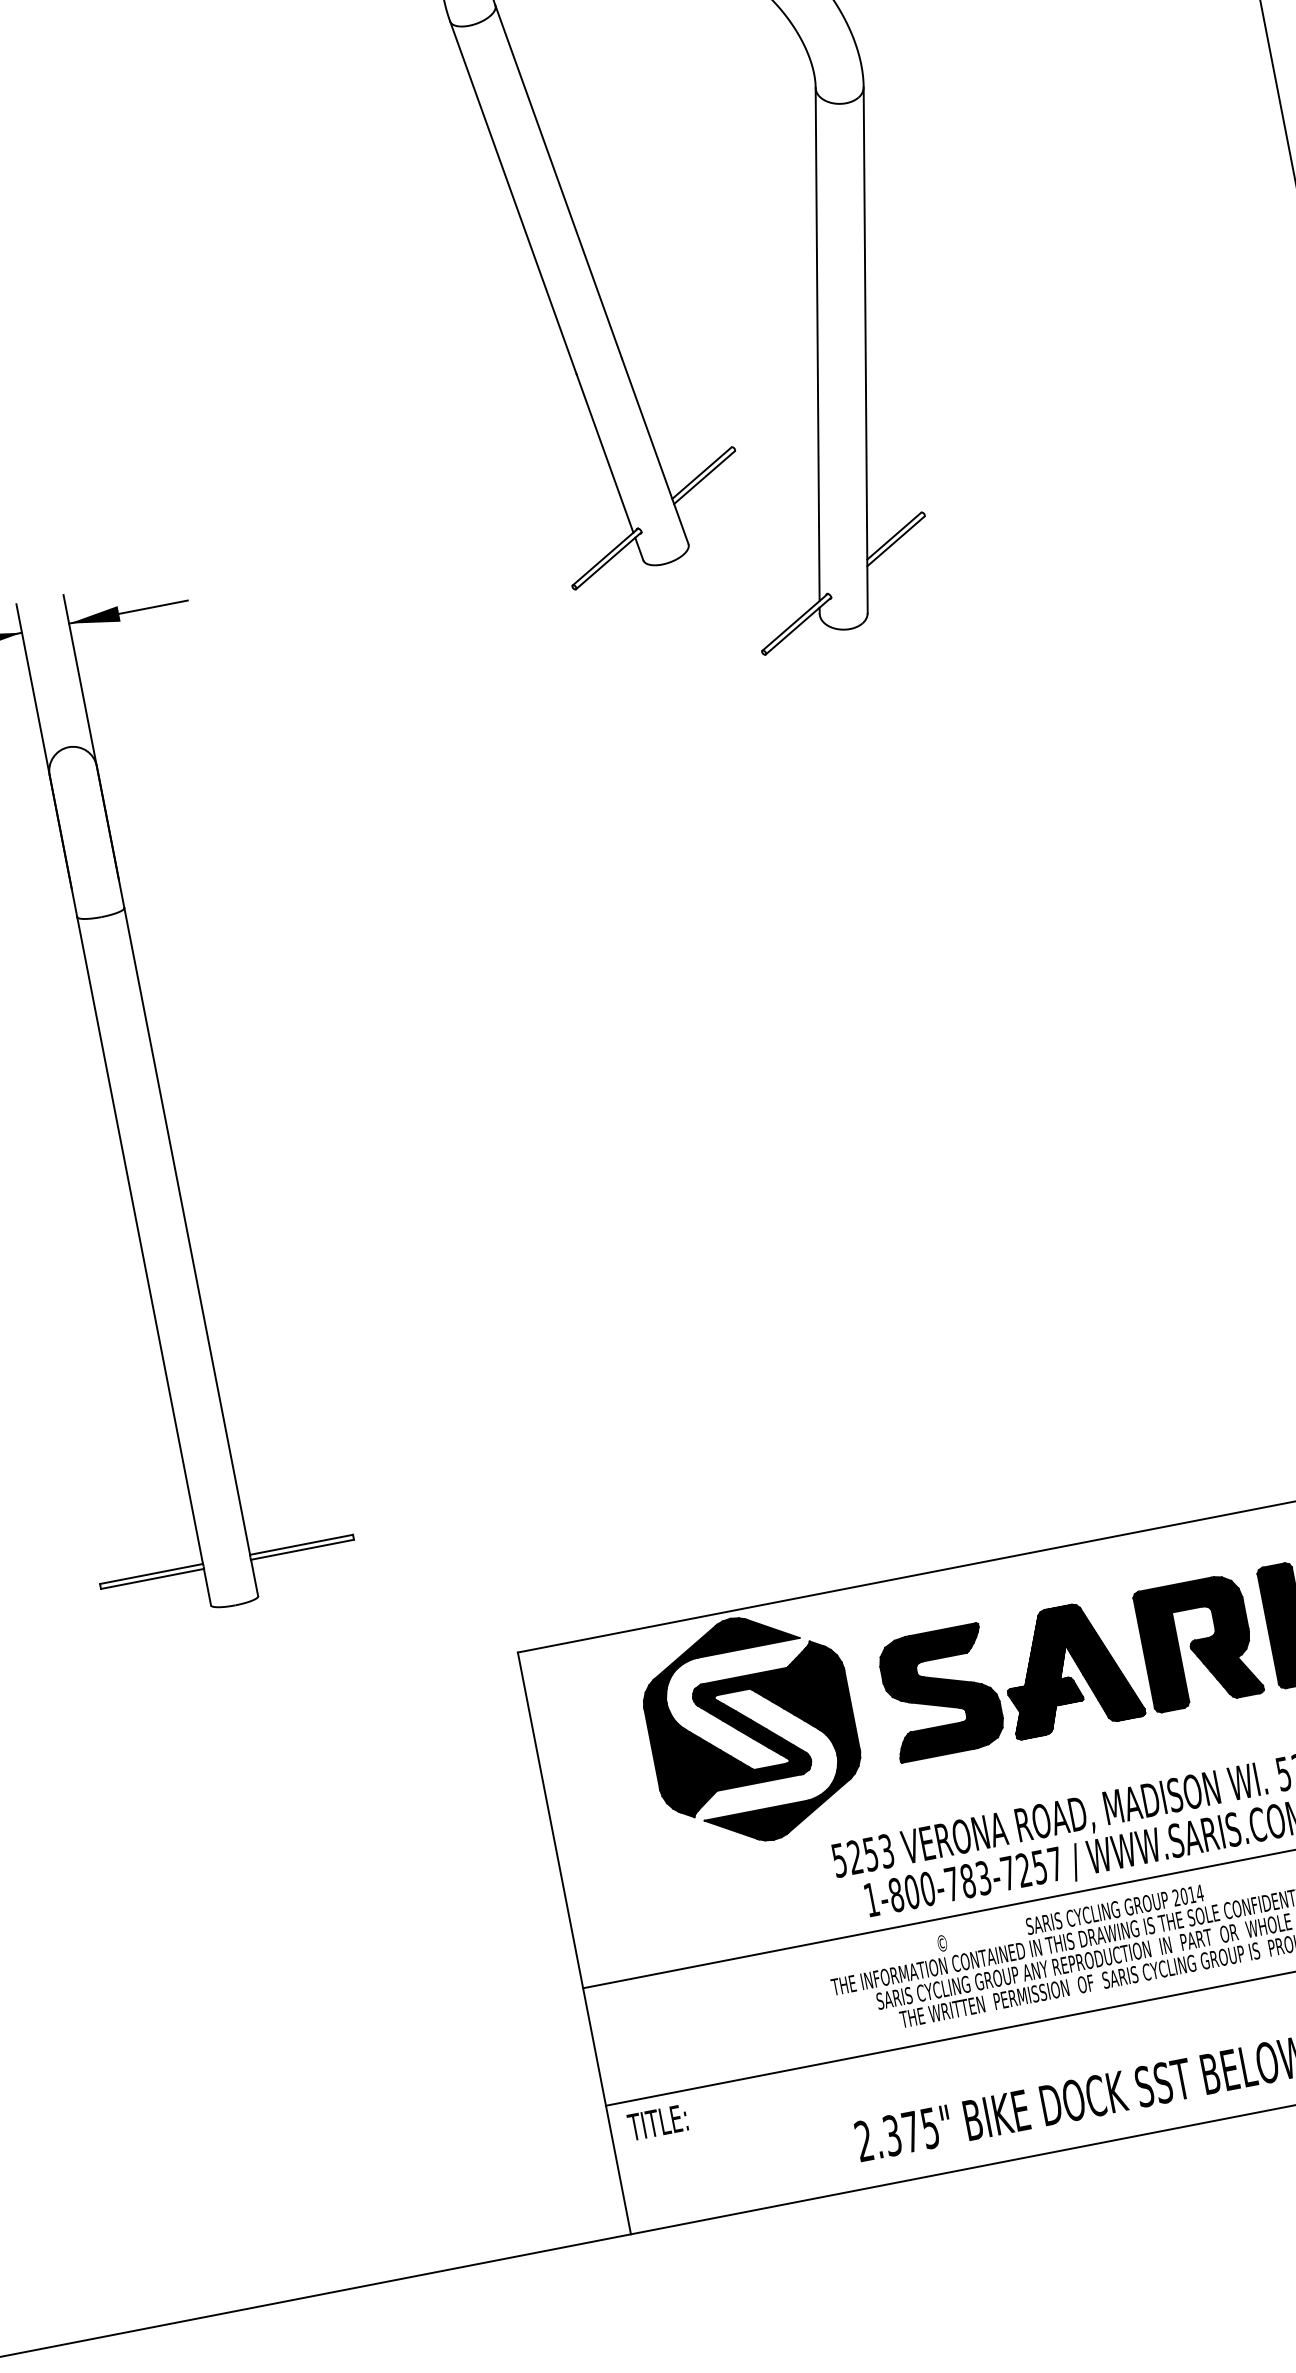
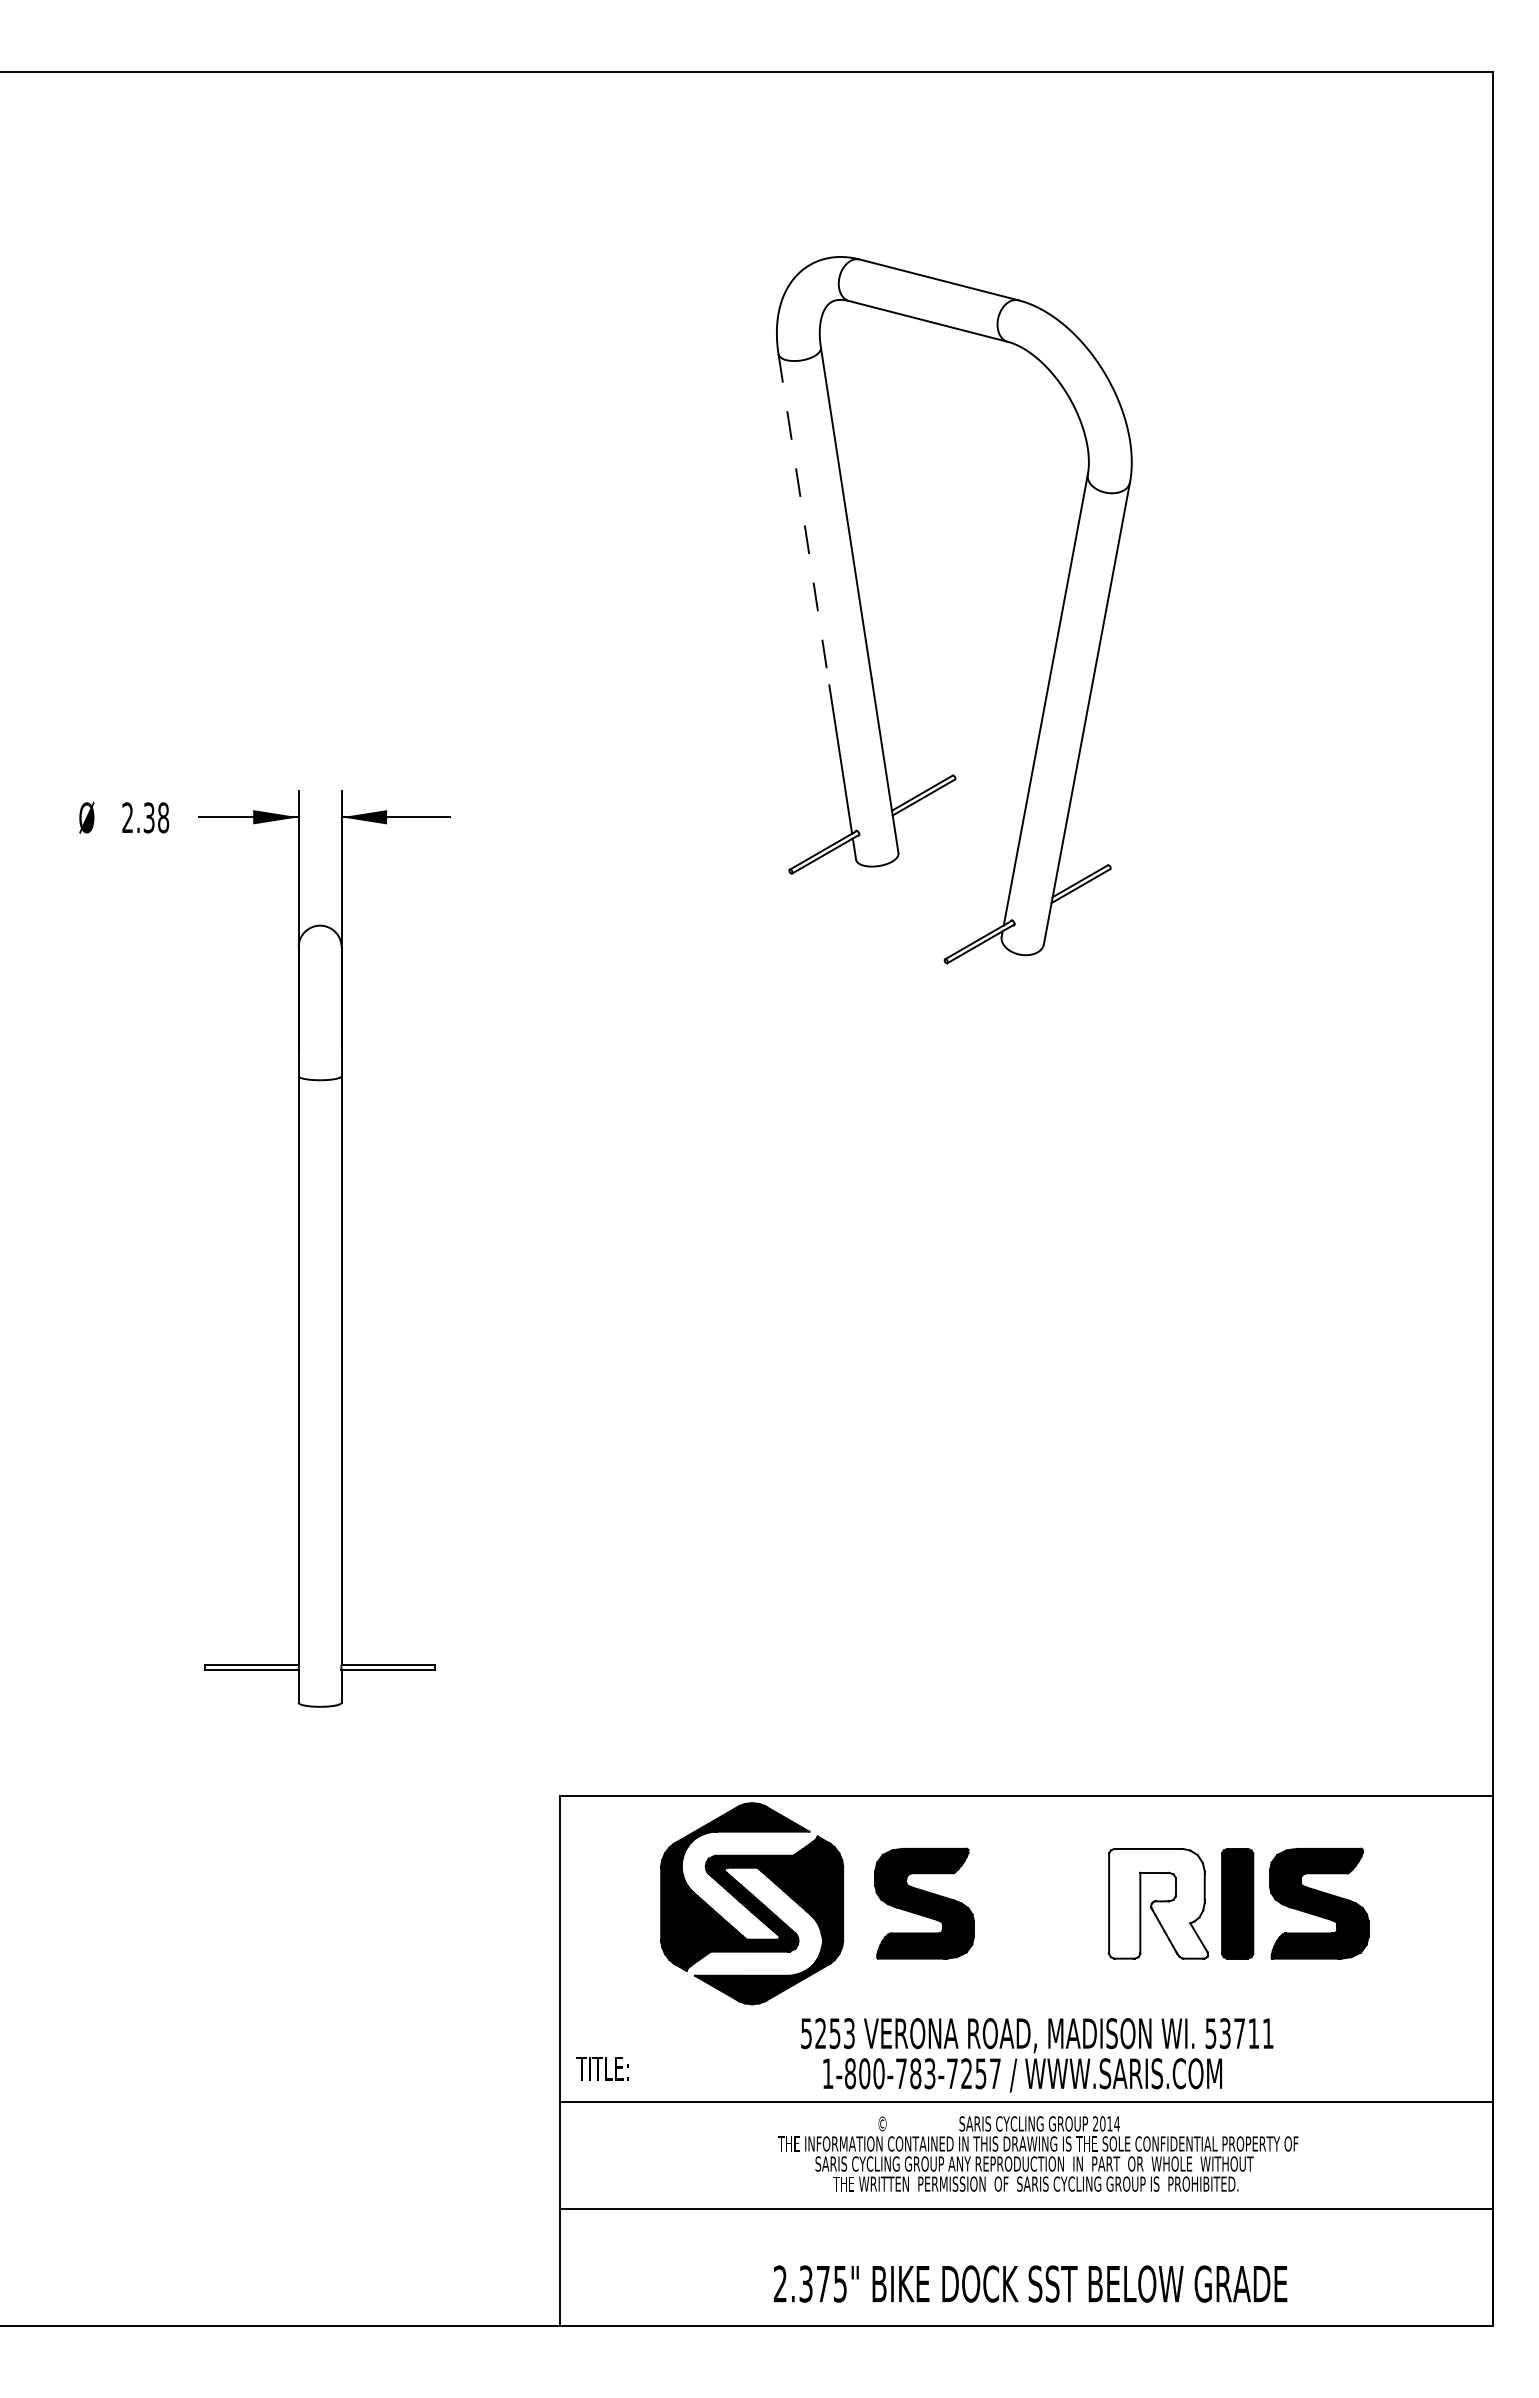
line: (512, 197) -> (803, 519), solid -> dashed
fill: (1198, 1642) -> (1158, 1903), removed
part: (1069, 1667) -> (1041, 1903), removed
text: (657, 2122) -> (602, 2068), moved

